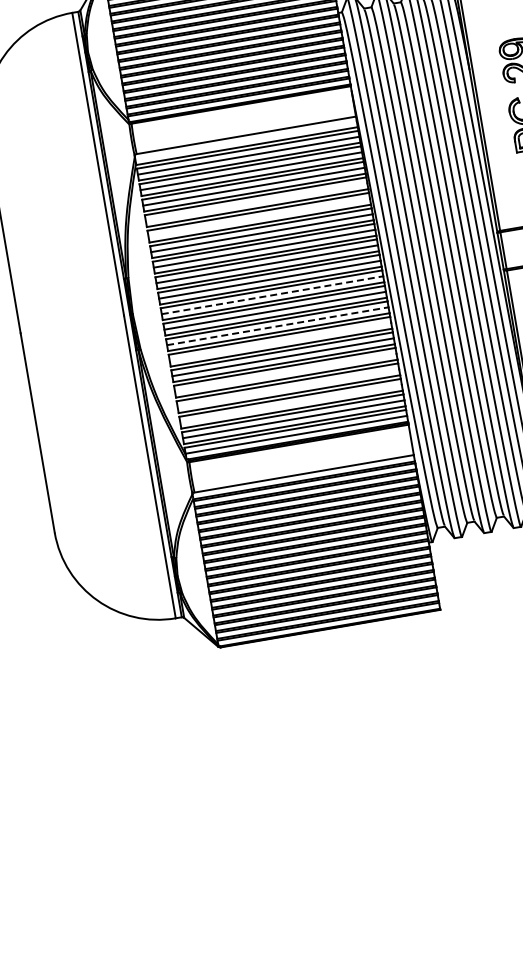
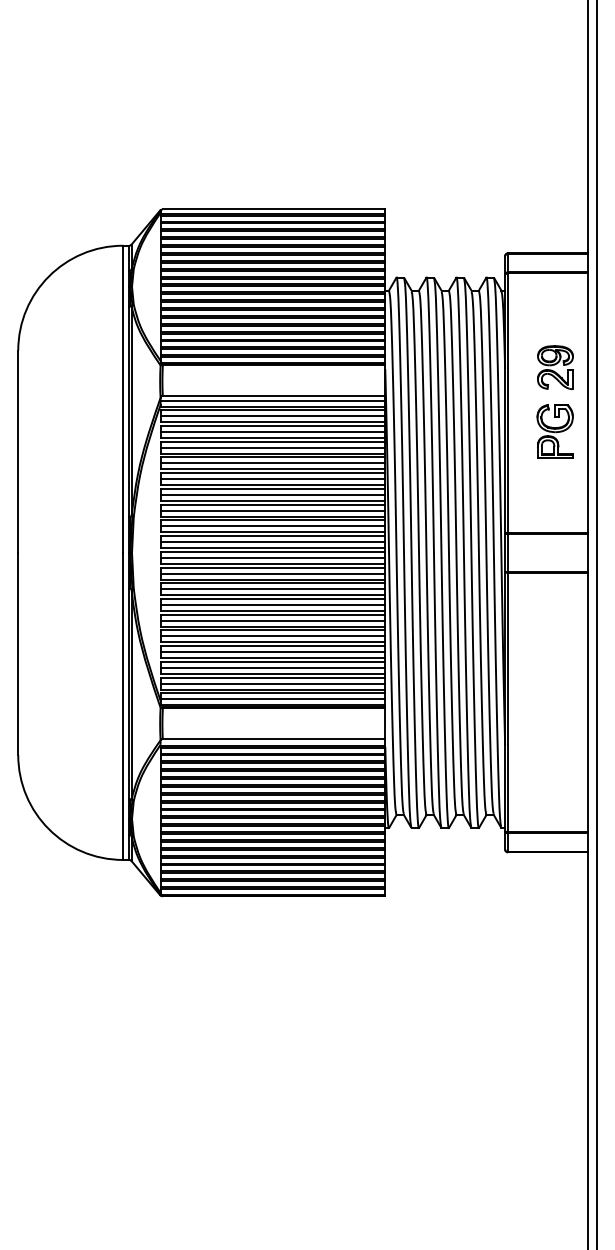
line: (245, 140) -> (272, 400), added
line: (256, 202) -> (272, 463), added
line: (258, 218) -> (272, 479), added
line: (273, 294) -> (273, 557), dashed -> solid
line: (278, 326) -> (273, 589), dashed -> solid
line: (280, 342) -> (272, 605), added
line: (285, 372) -> (272, 636), added
line: (288, 388) -> (272, 652), added
line: (290, 403) -> (272, 667), added

